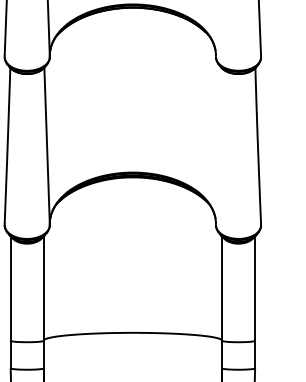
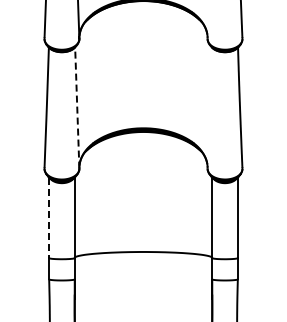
line: (47, 145) -> (77, 107), solid -> dashed
line: (11, 289) -> (49, 218), solid -> dashed

